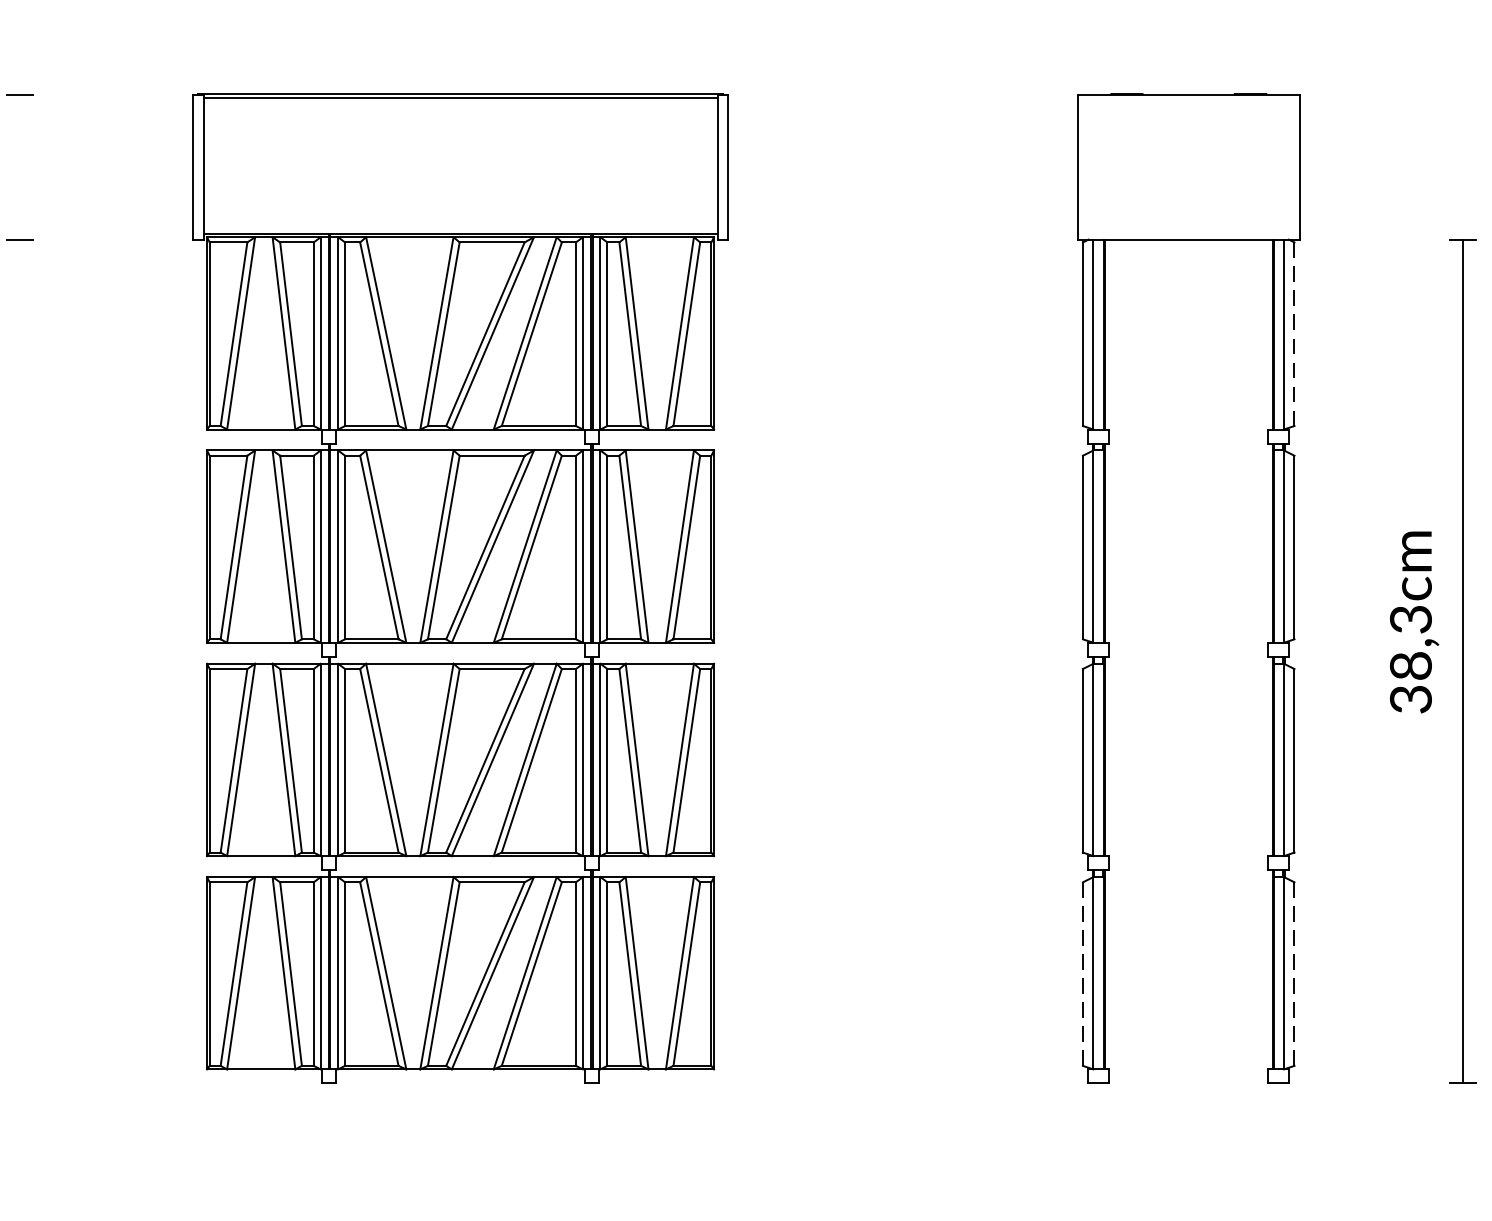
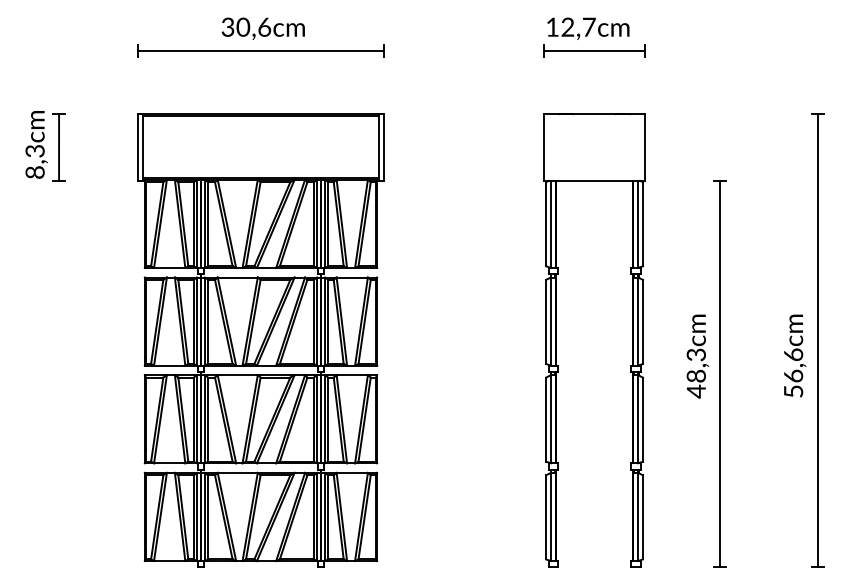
line: (20, 166) -> (59, 147), added
line: (1293, 334) -> (642, 224), dashed -> solid
text: (1409, 699) -> (695, 391), 38,3cm -> 48,3cm
line: (1083, 974) -> (546, 517), dashed -> solid
line: (1293, 974) -> (642, 517), dashed -> solid

